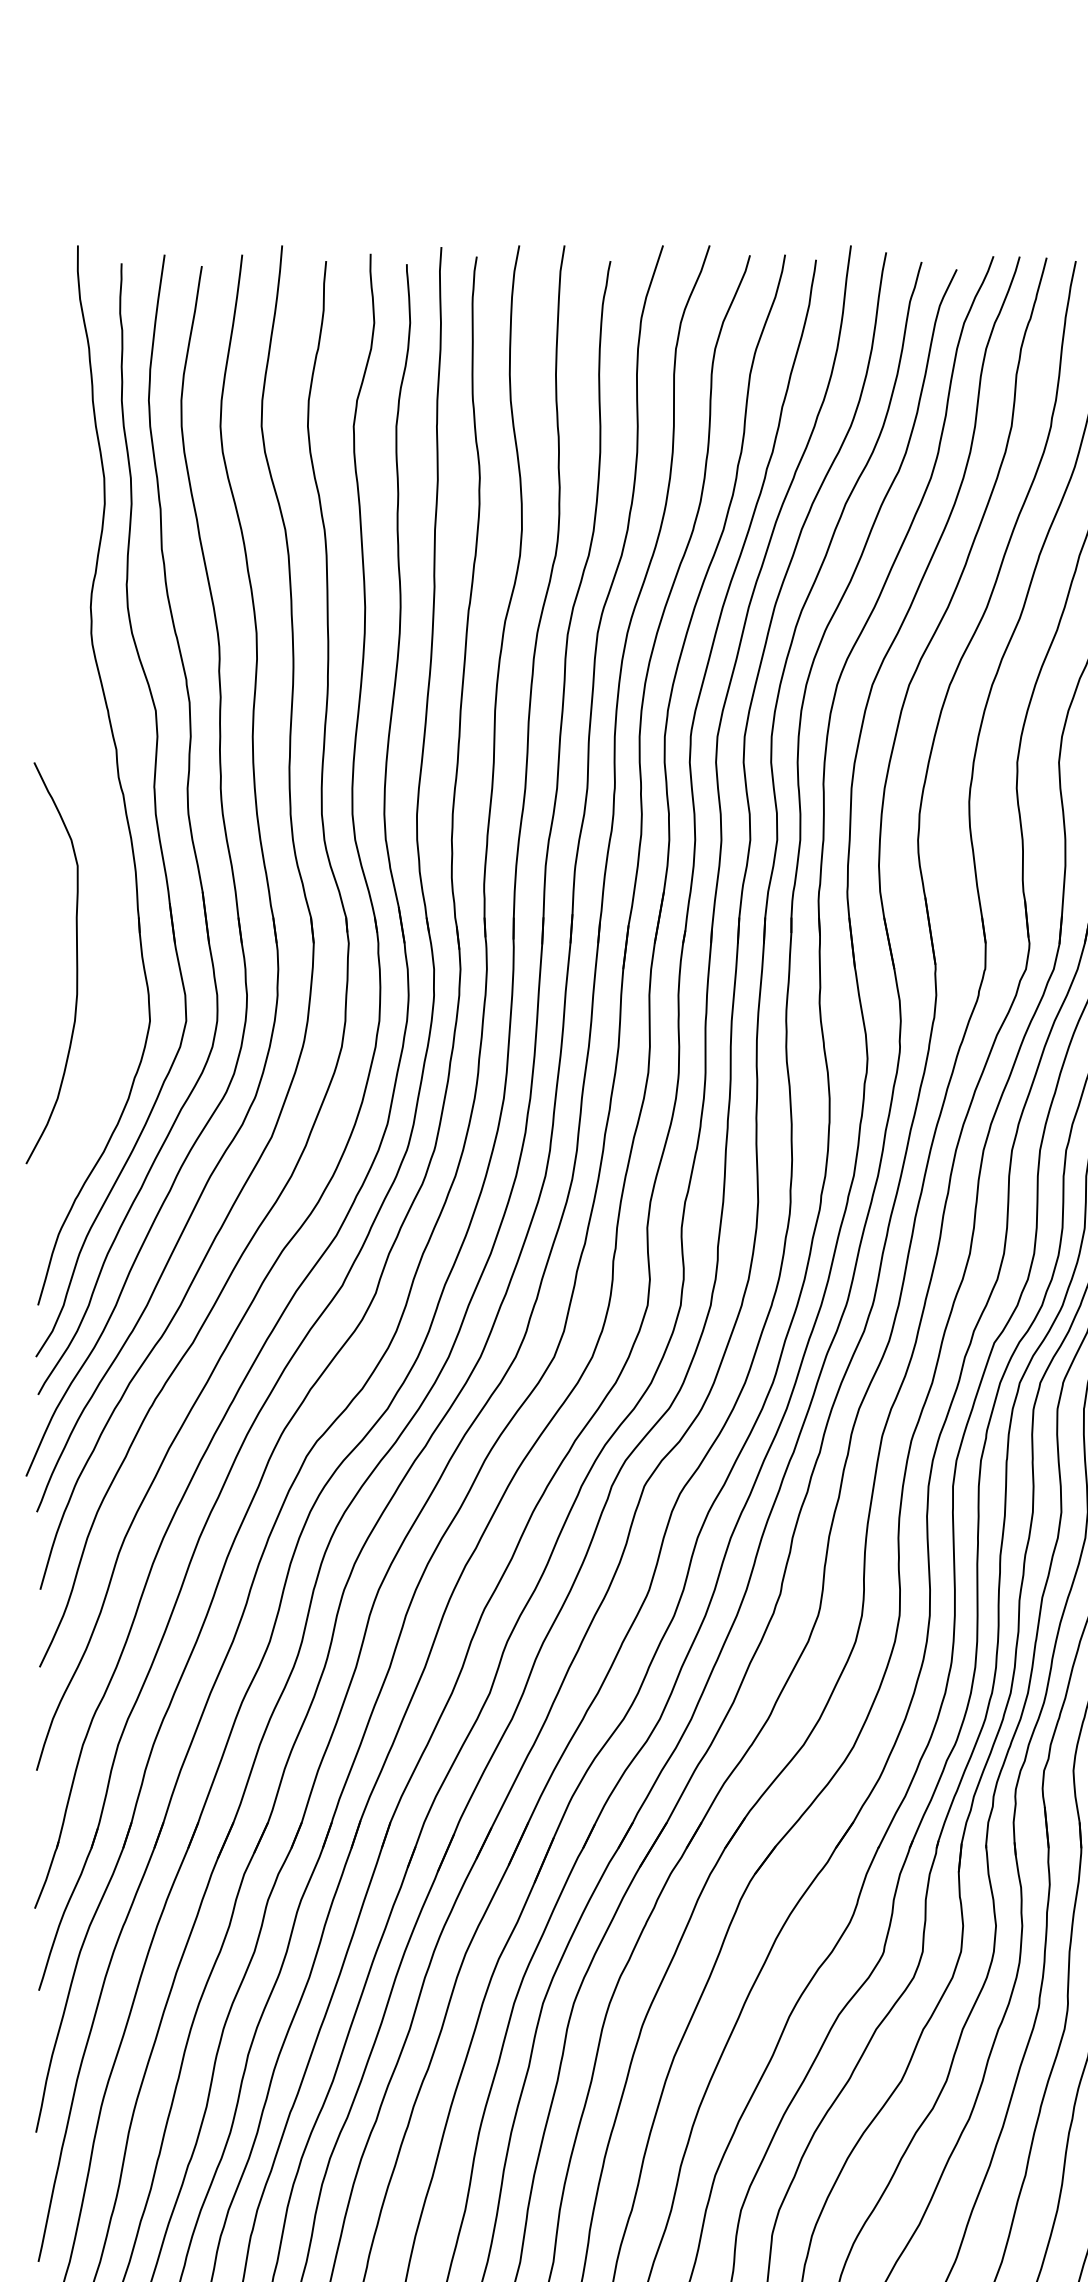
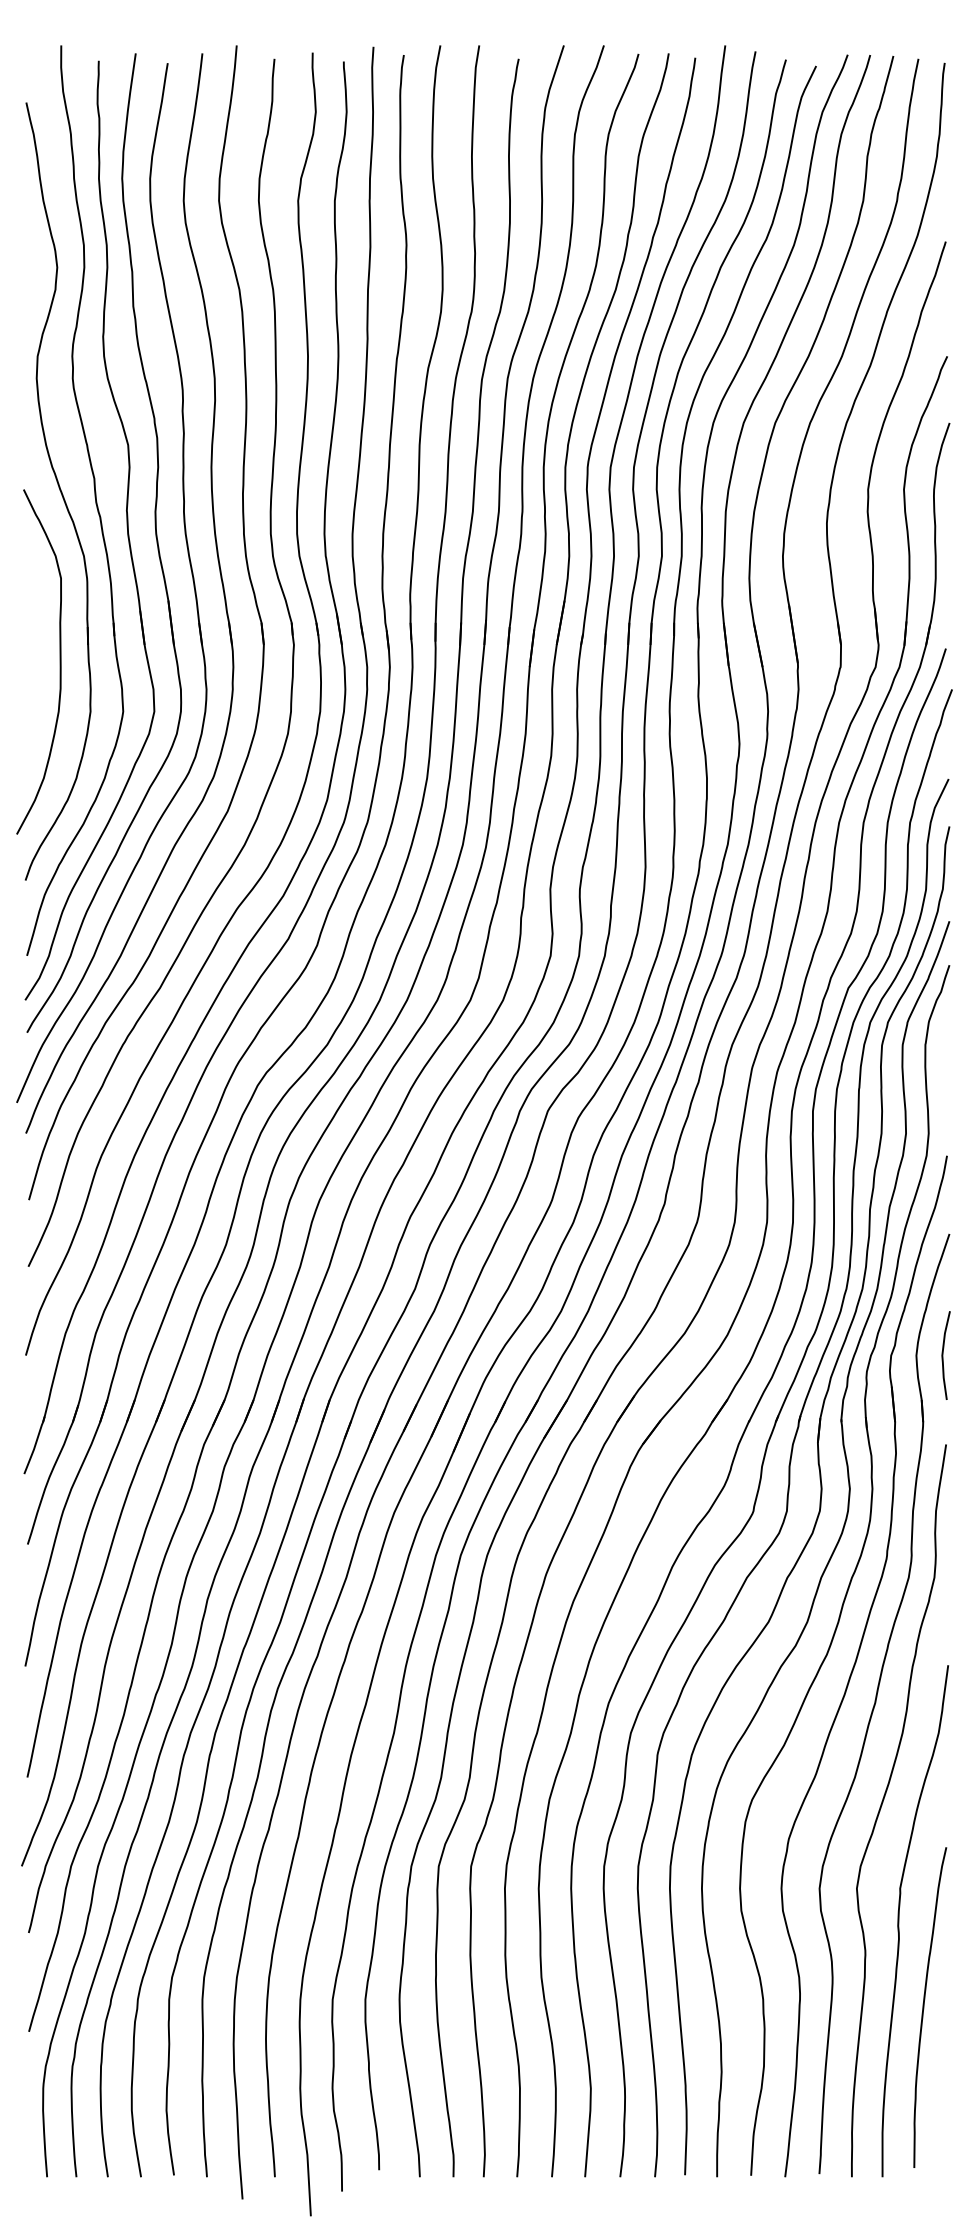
part: (74, 764) -> (58, 491), added

